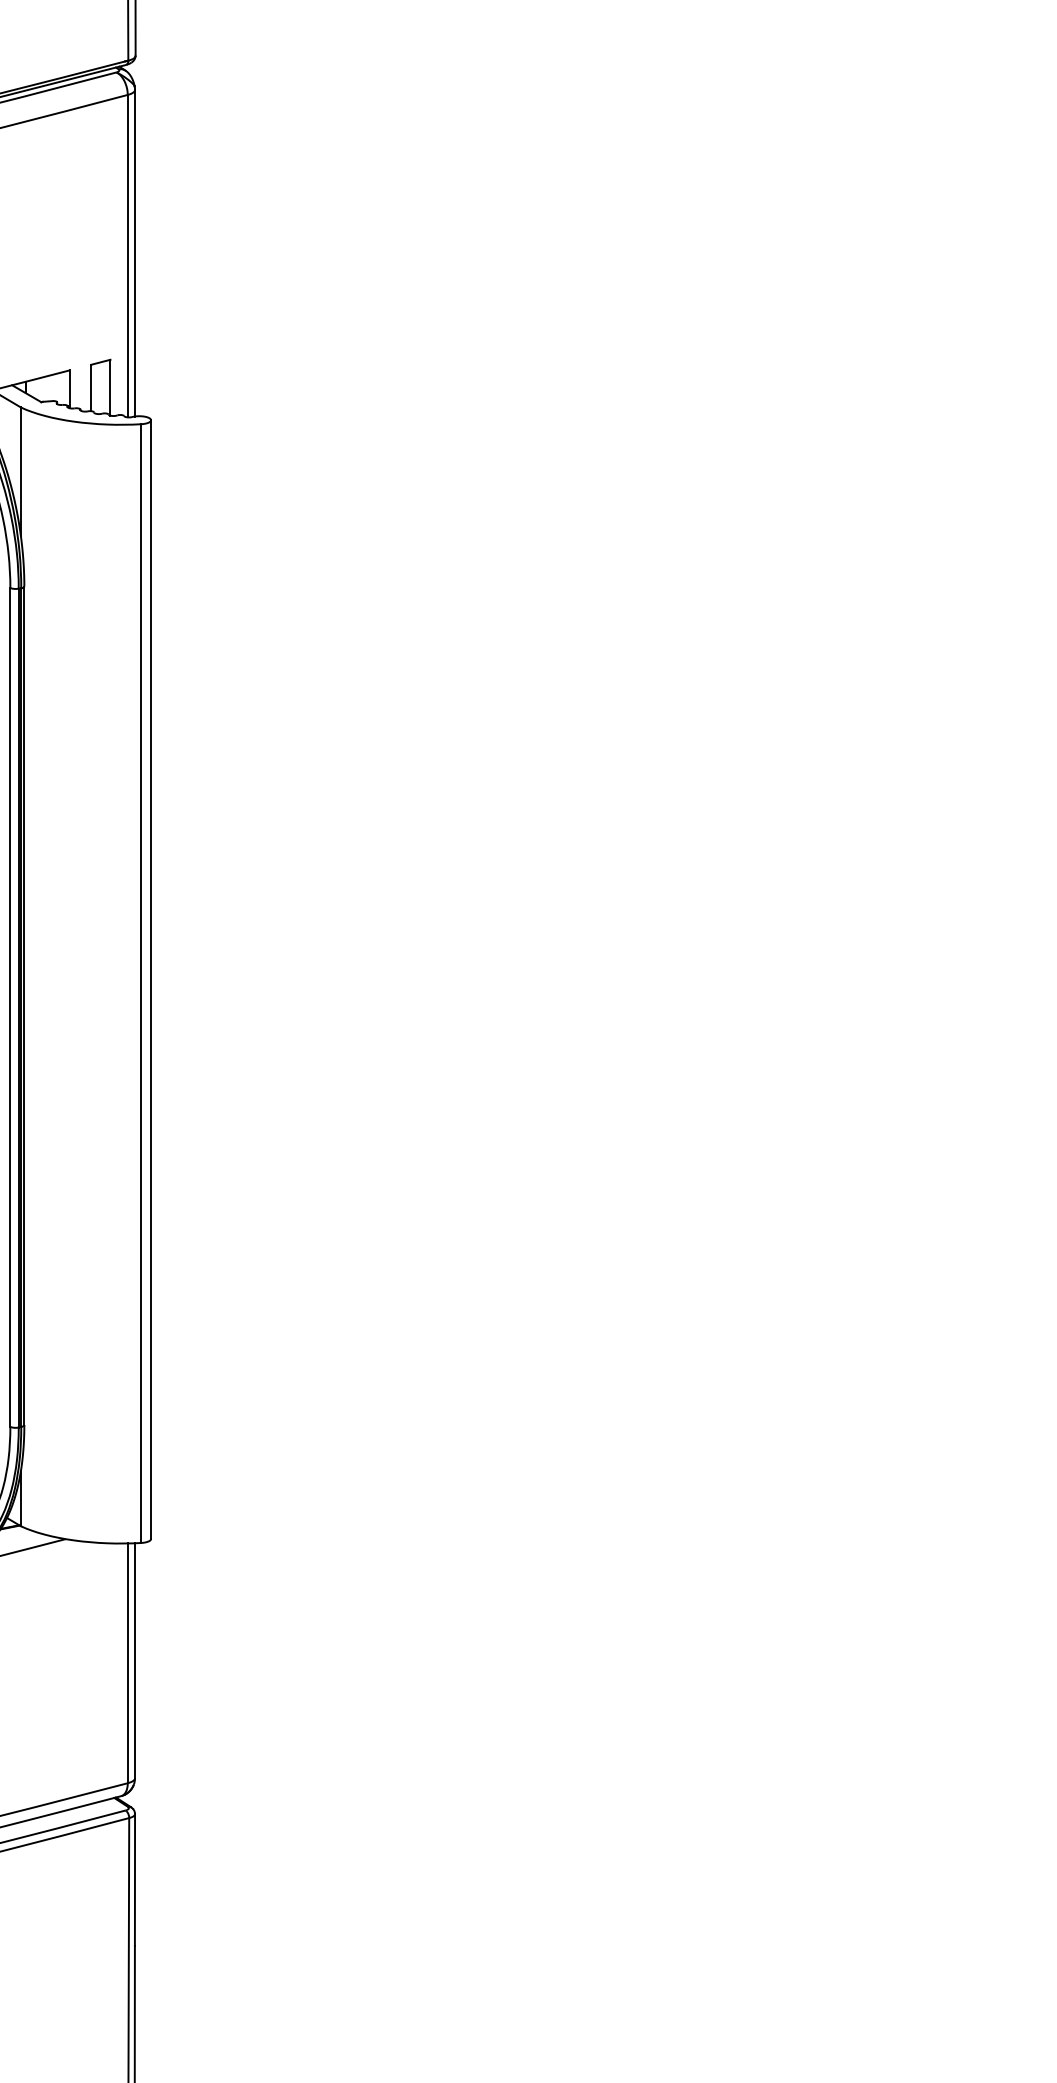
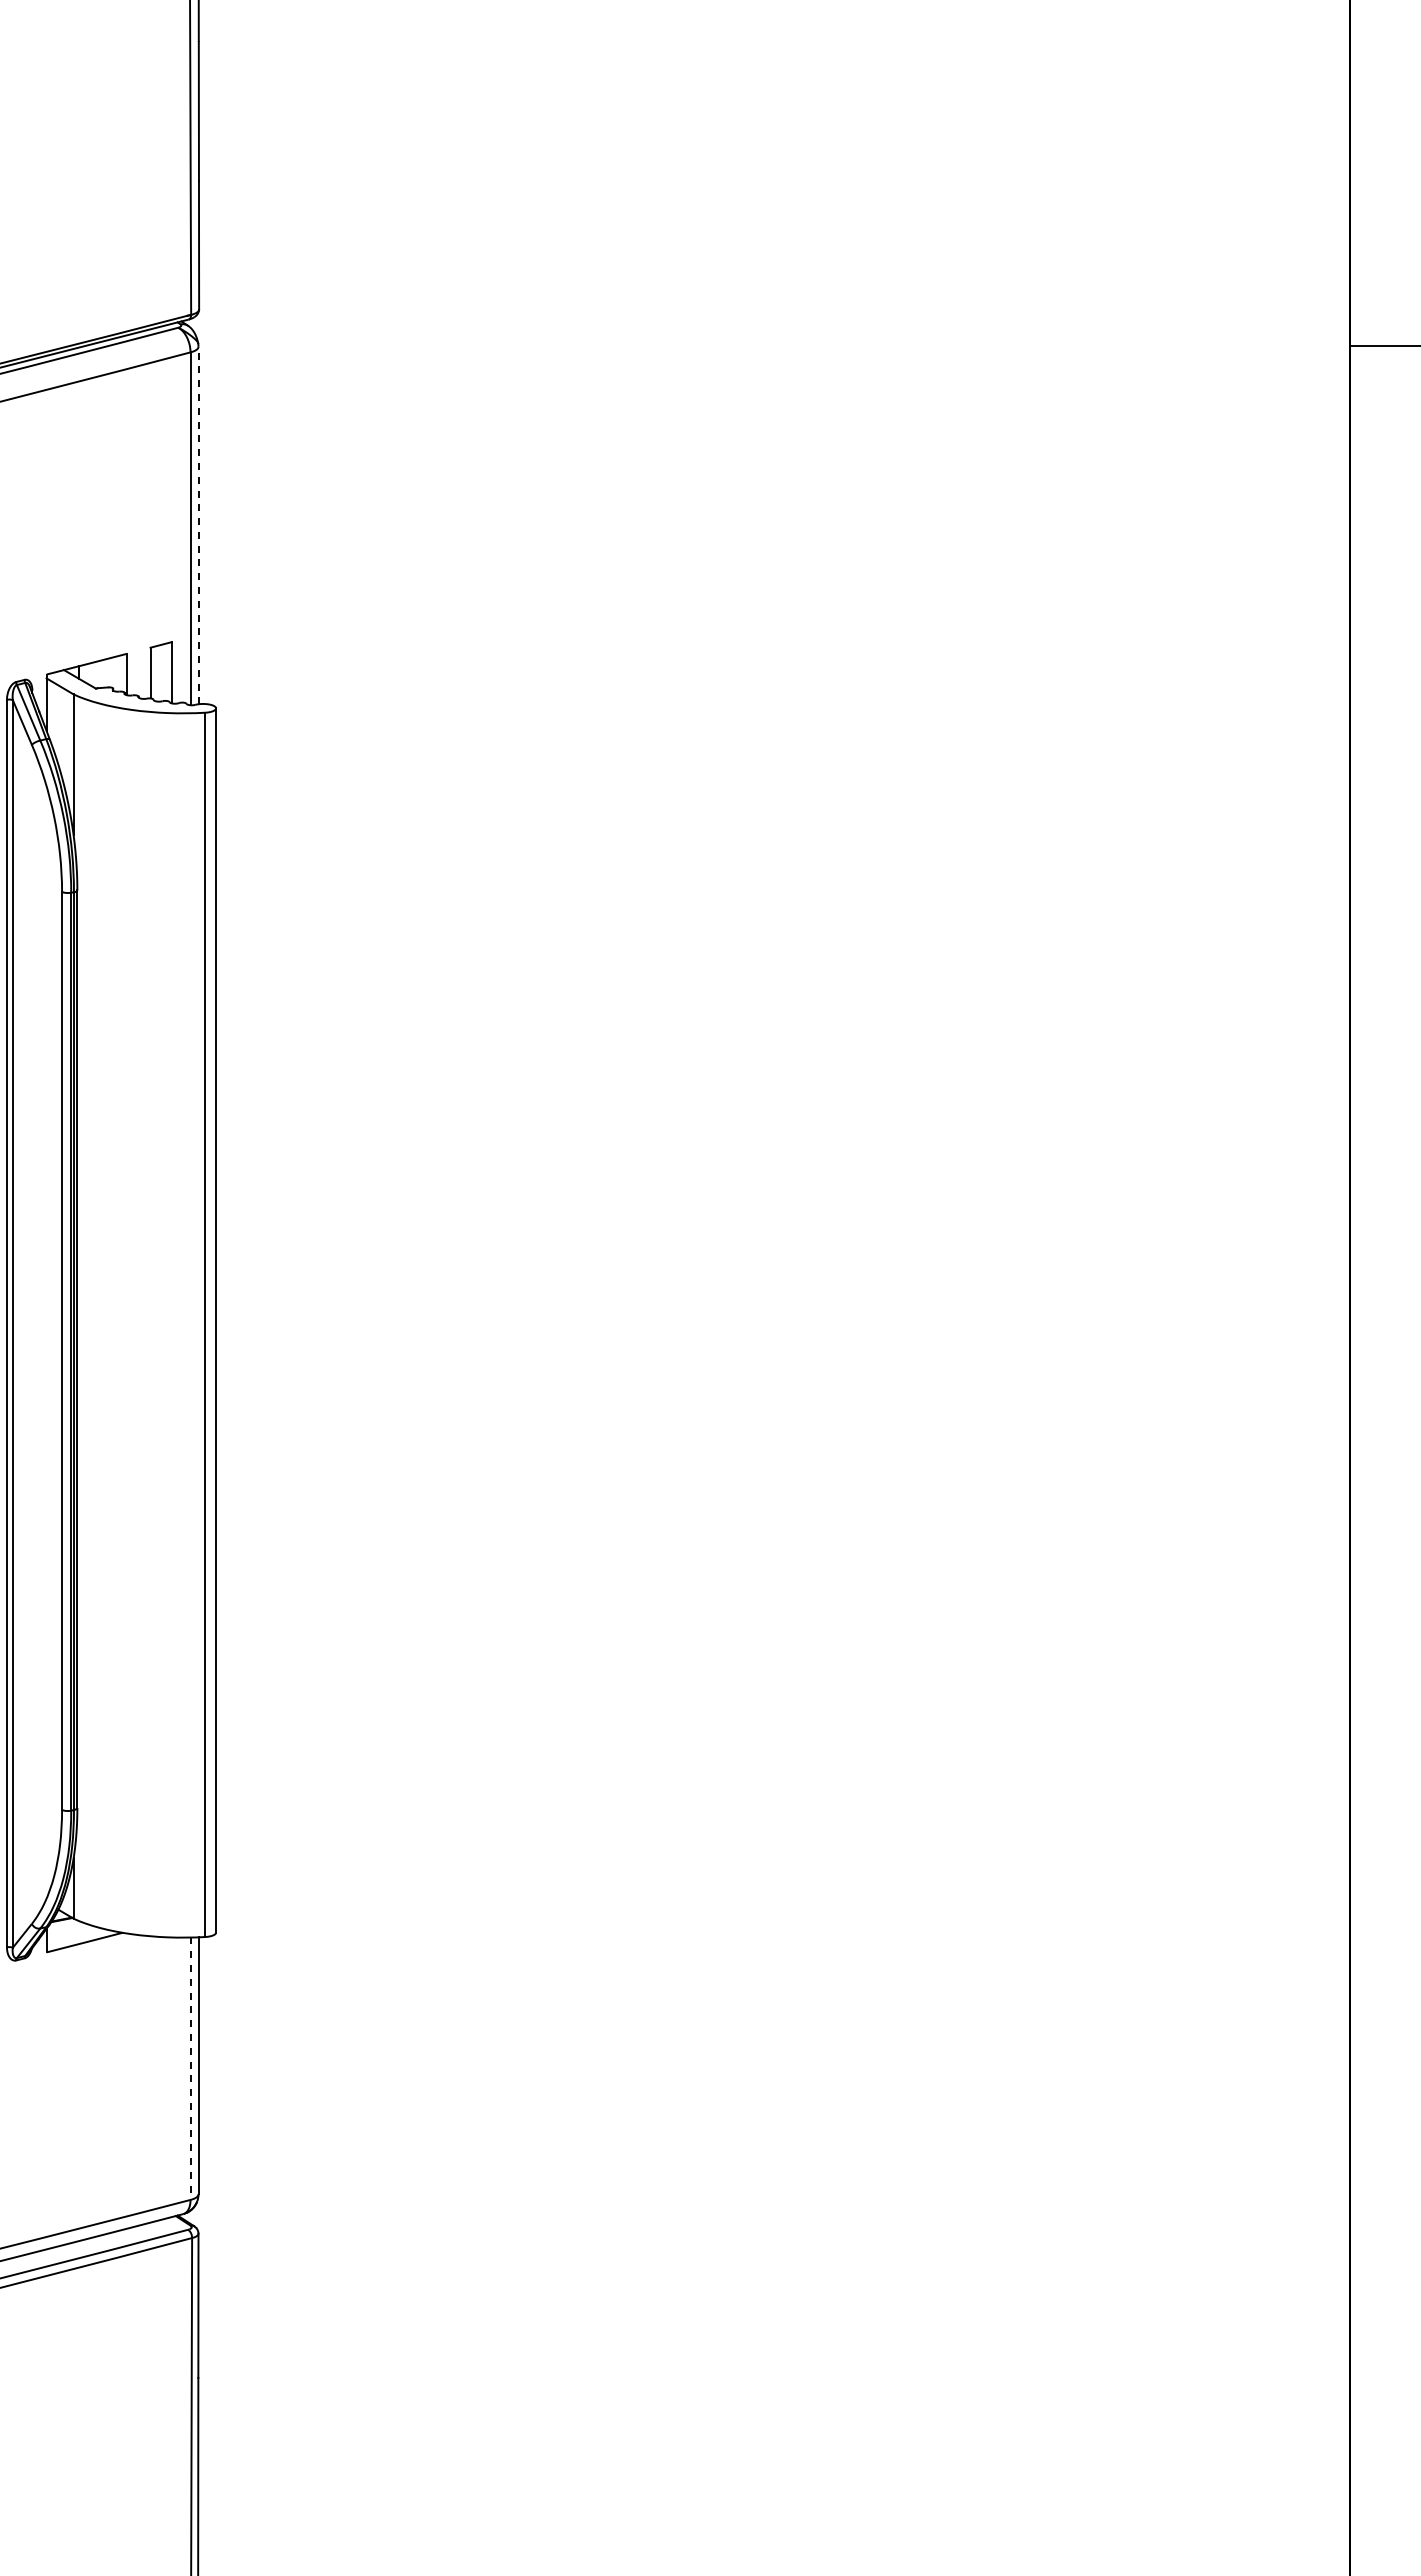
line: (135, 253) -> (198, 525), solid -> dashed
line: (127, 1664) -> (190, 2069), solid -> dashed

